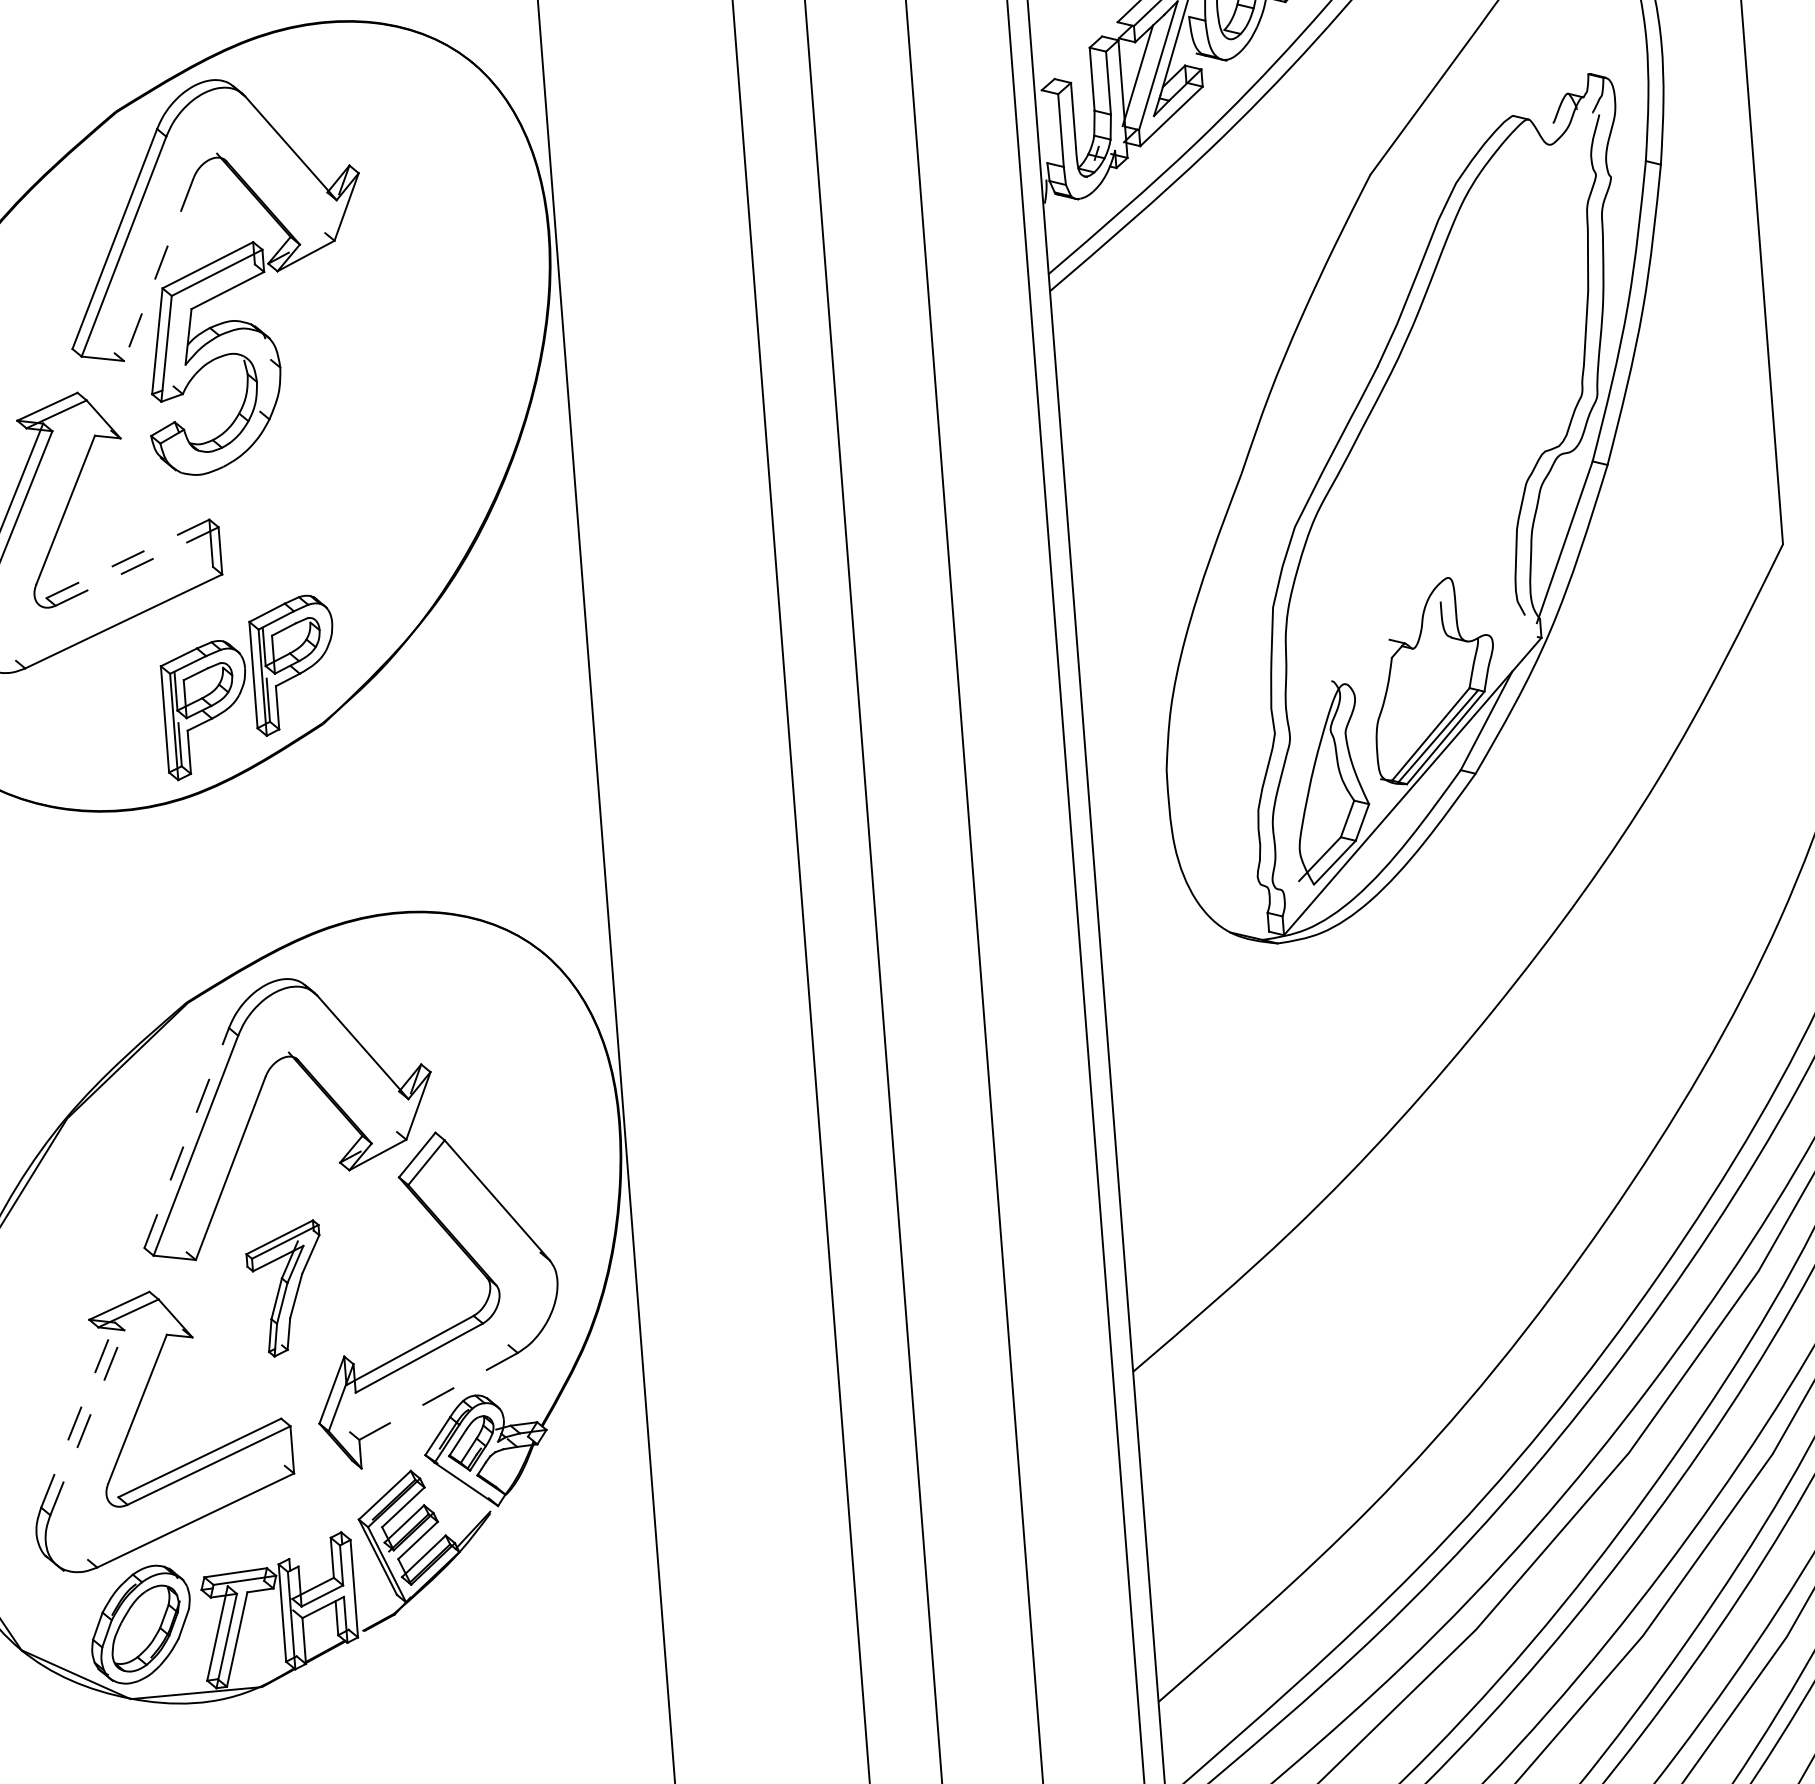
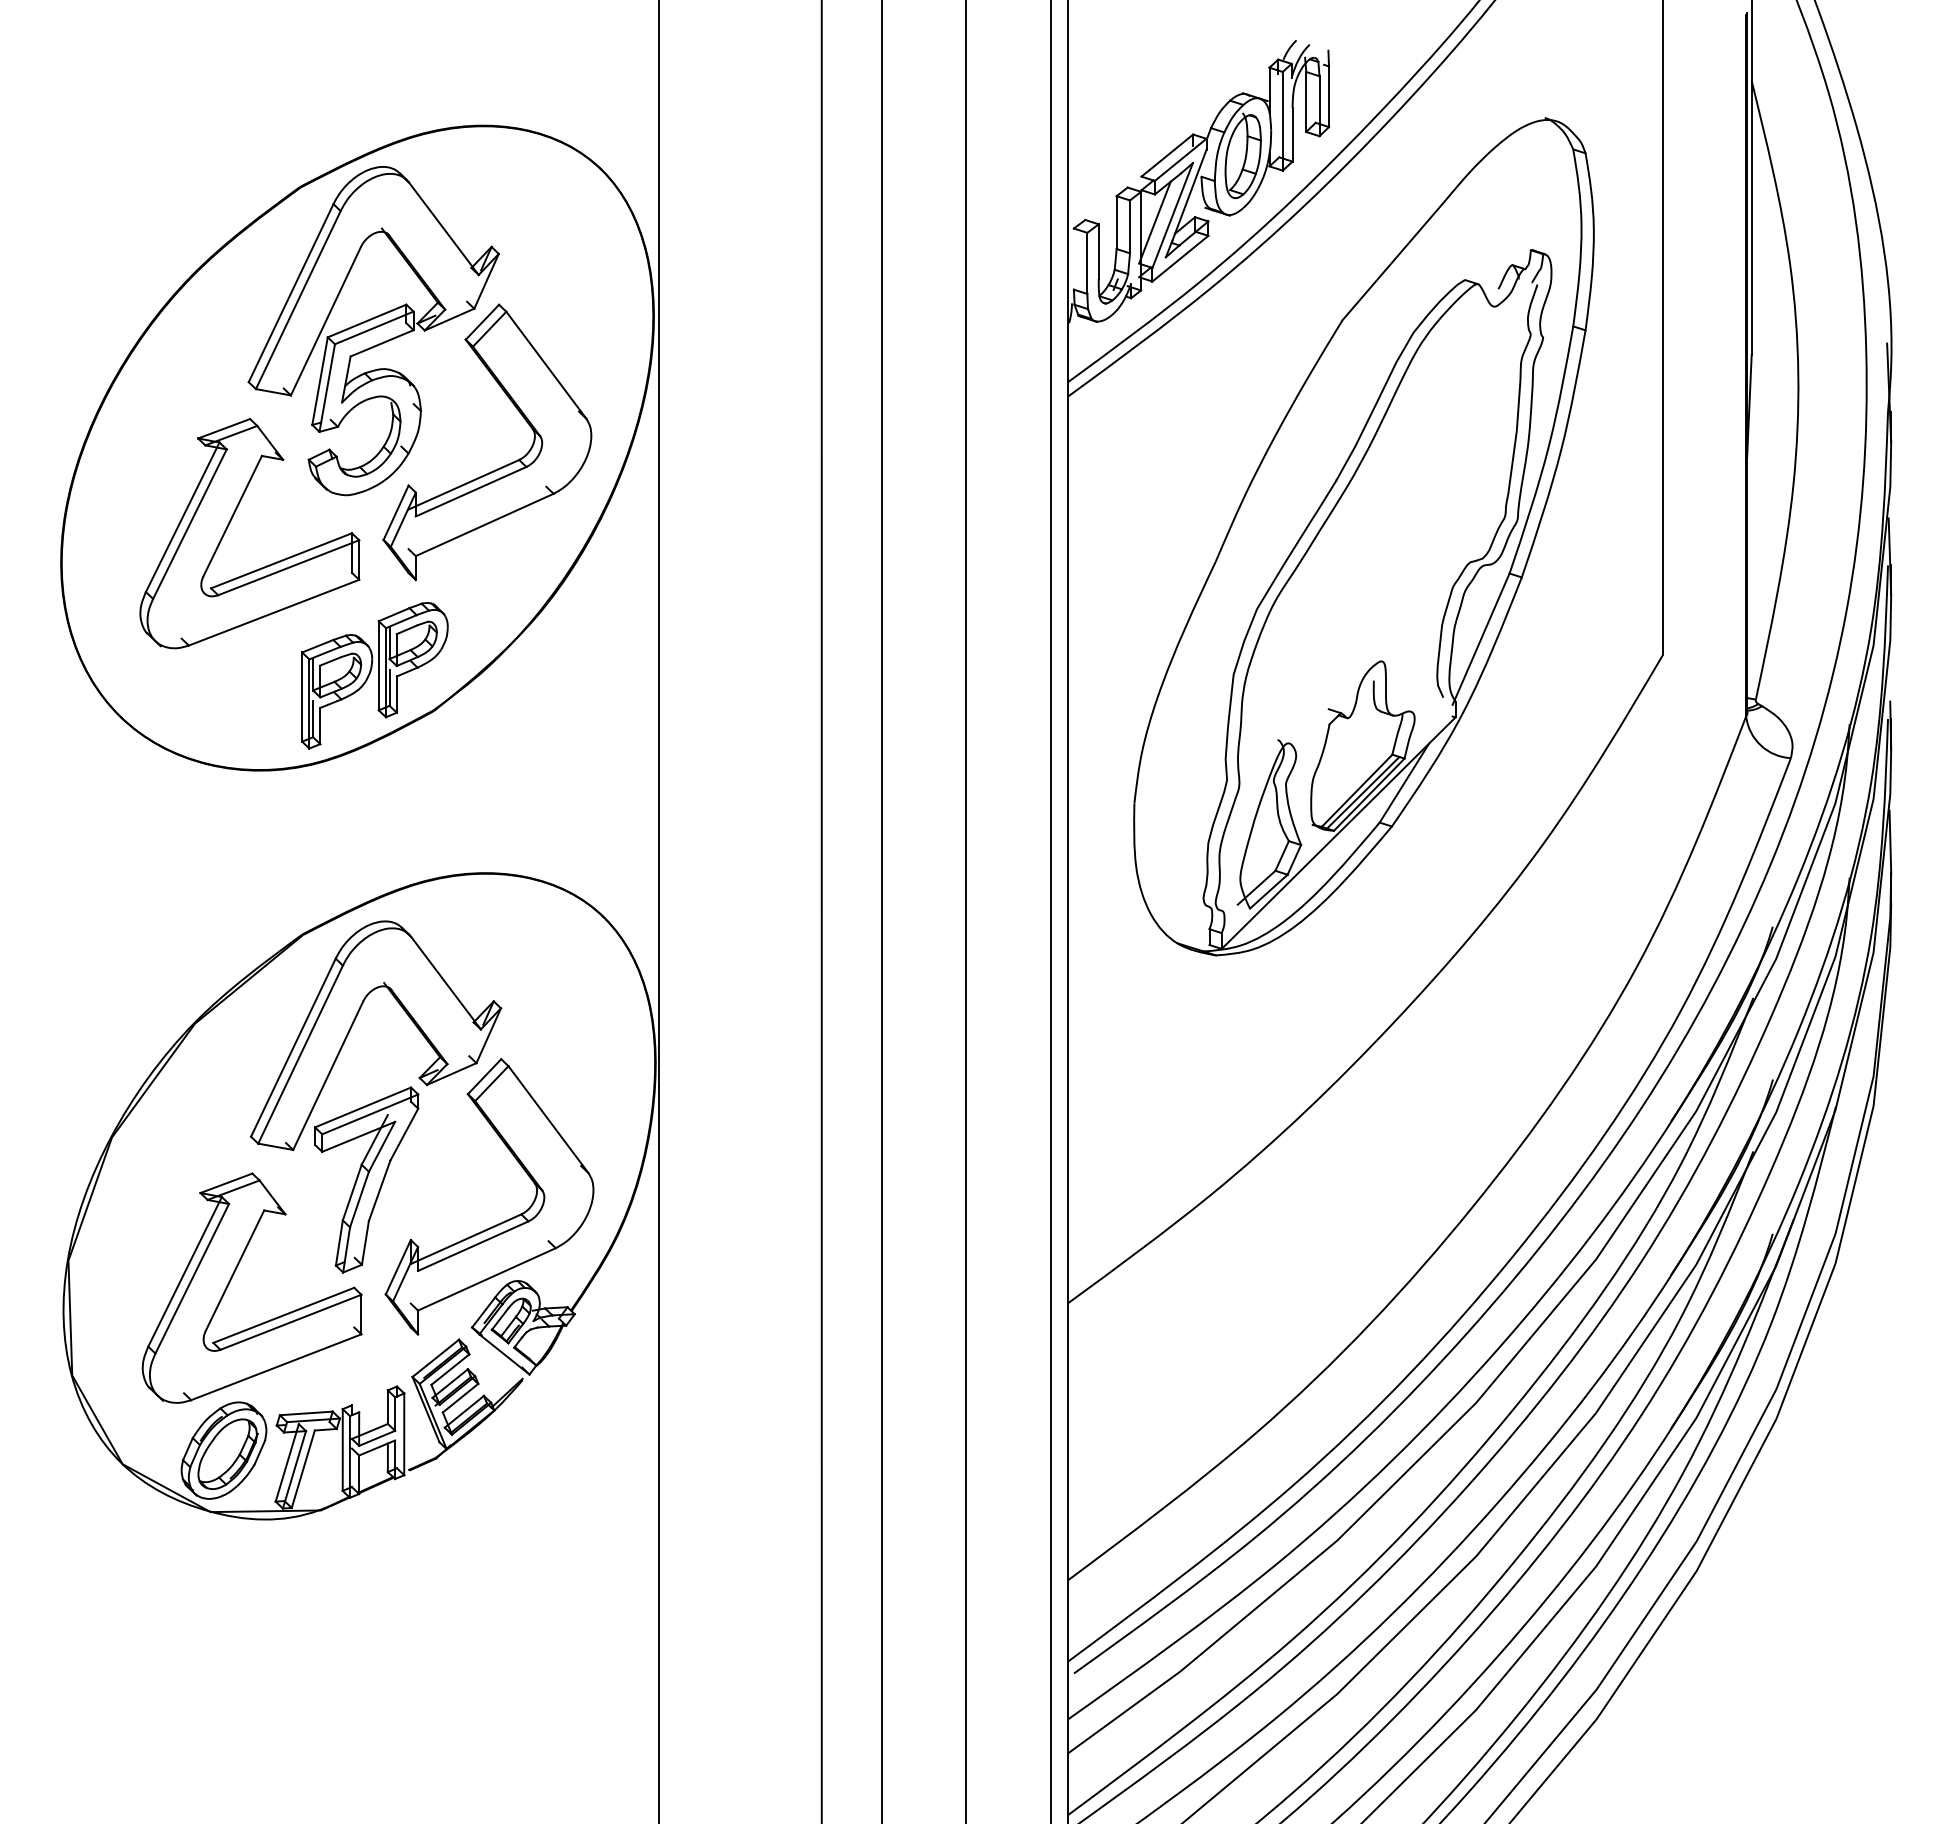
line: (158, 269) -> (325, 321), dashed -> solid
part: (379, 427) -> (499, 467), added
line: (127, 558) -> (281, 560), dashed -> solid
line: (136, 566) -> (288, 567), dashed -> solid
line: (186, 1137) -> (293, 1047), dashed -> solid
part: (285, 1288) -> (366, 1179), size x1.67
line: (438, 1396) -> (486, 1279), dashed -> solid
line: (78, 1414) -> (185, 1271), dashed -> solid
line: (87, 1422) -> (192, 1278), dashed -> solid

